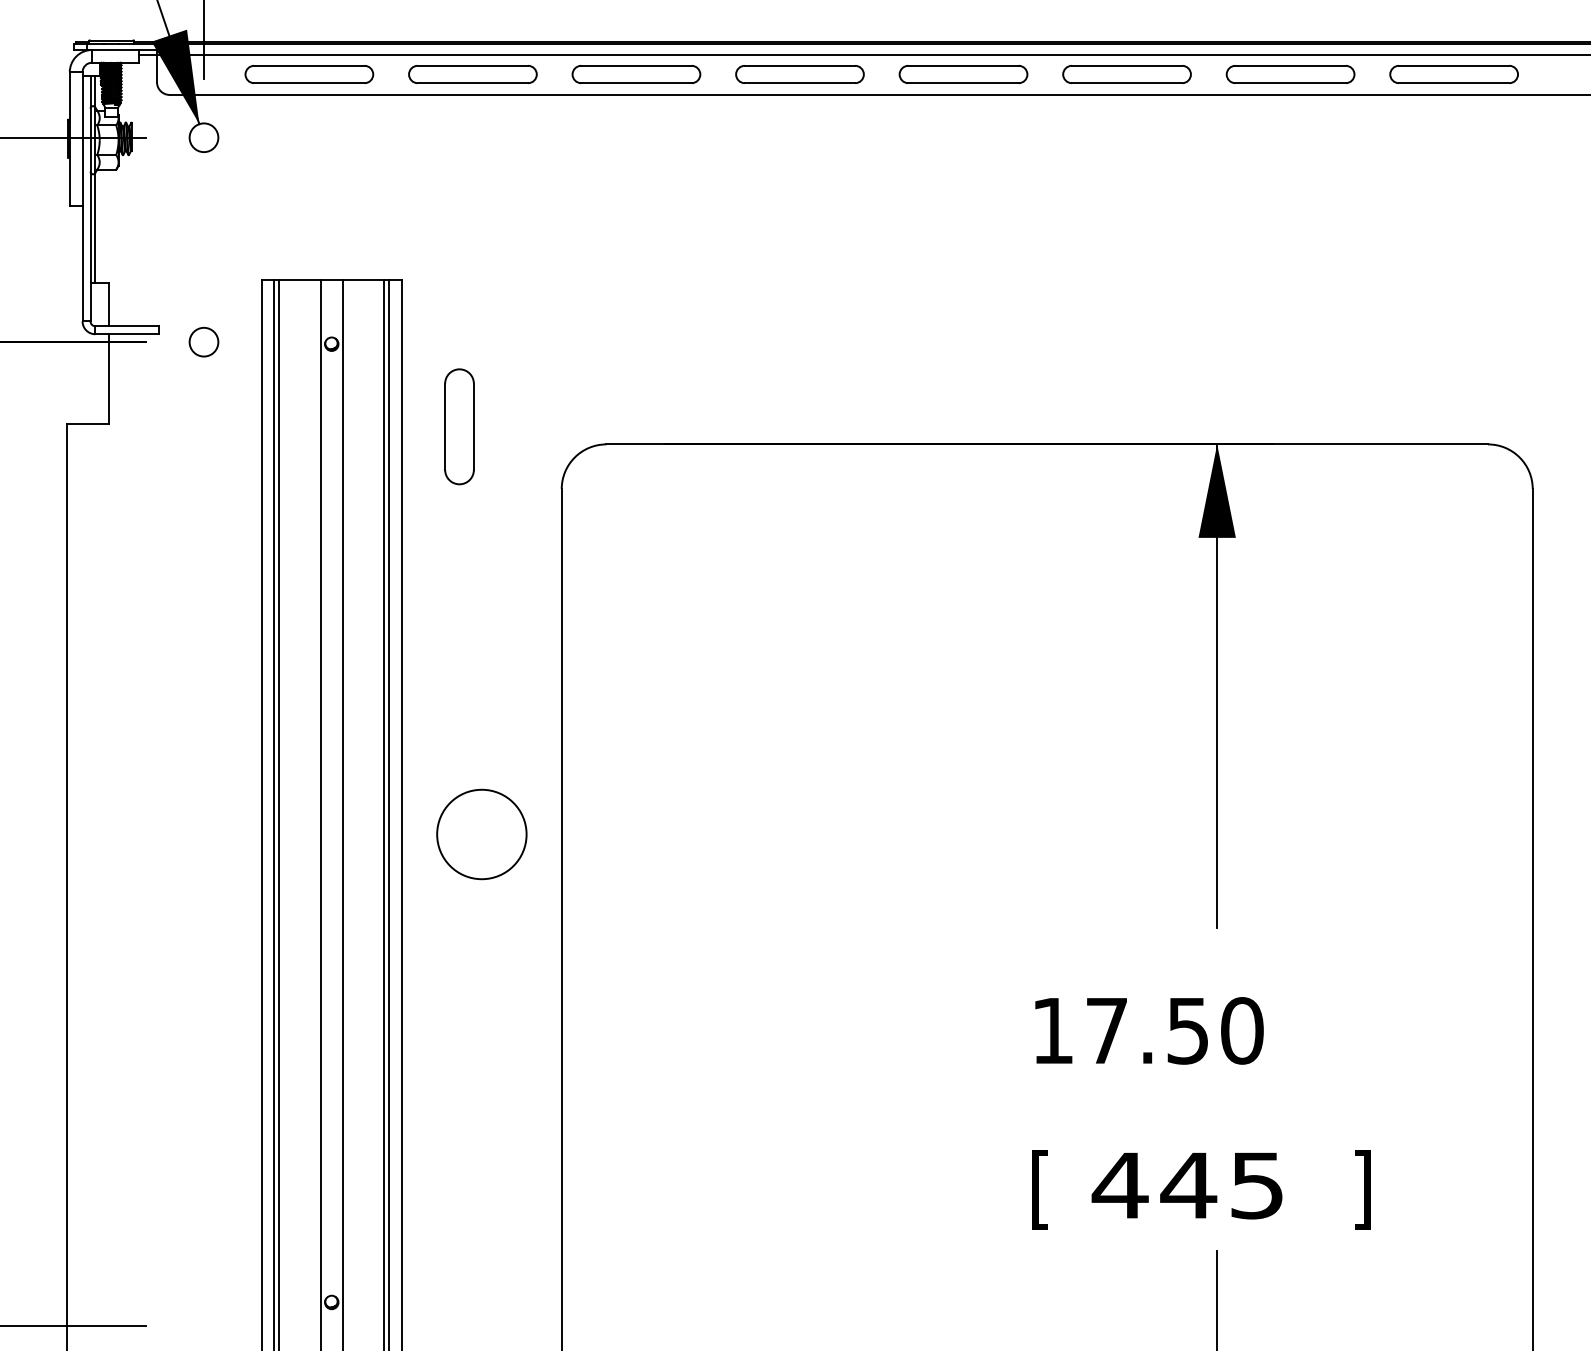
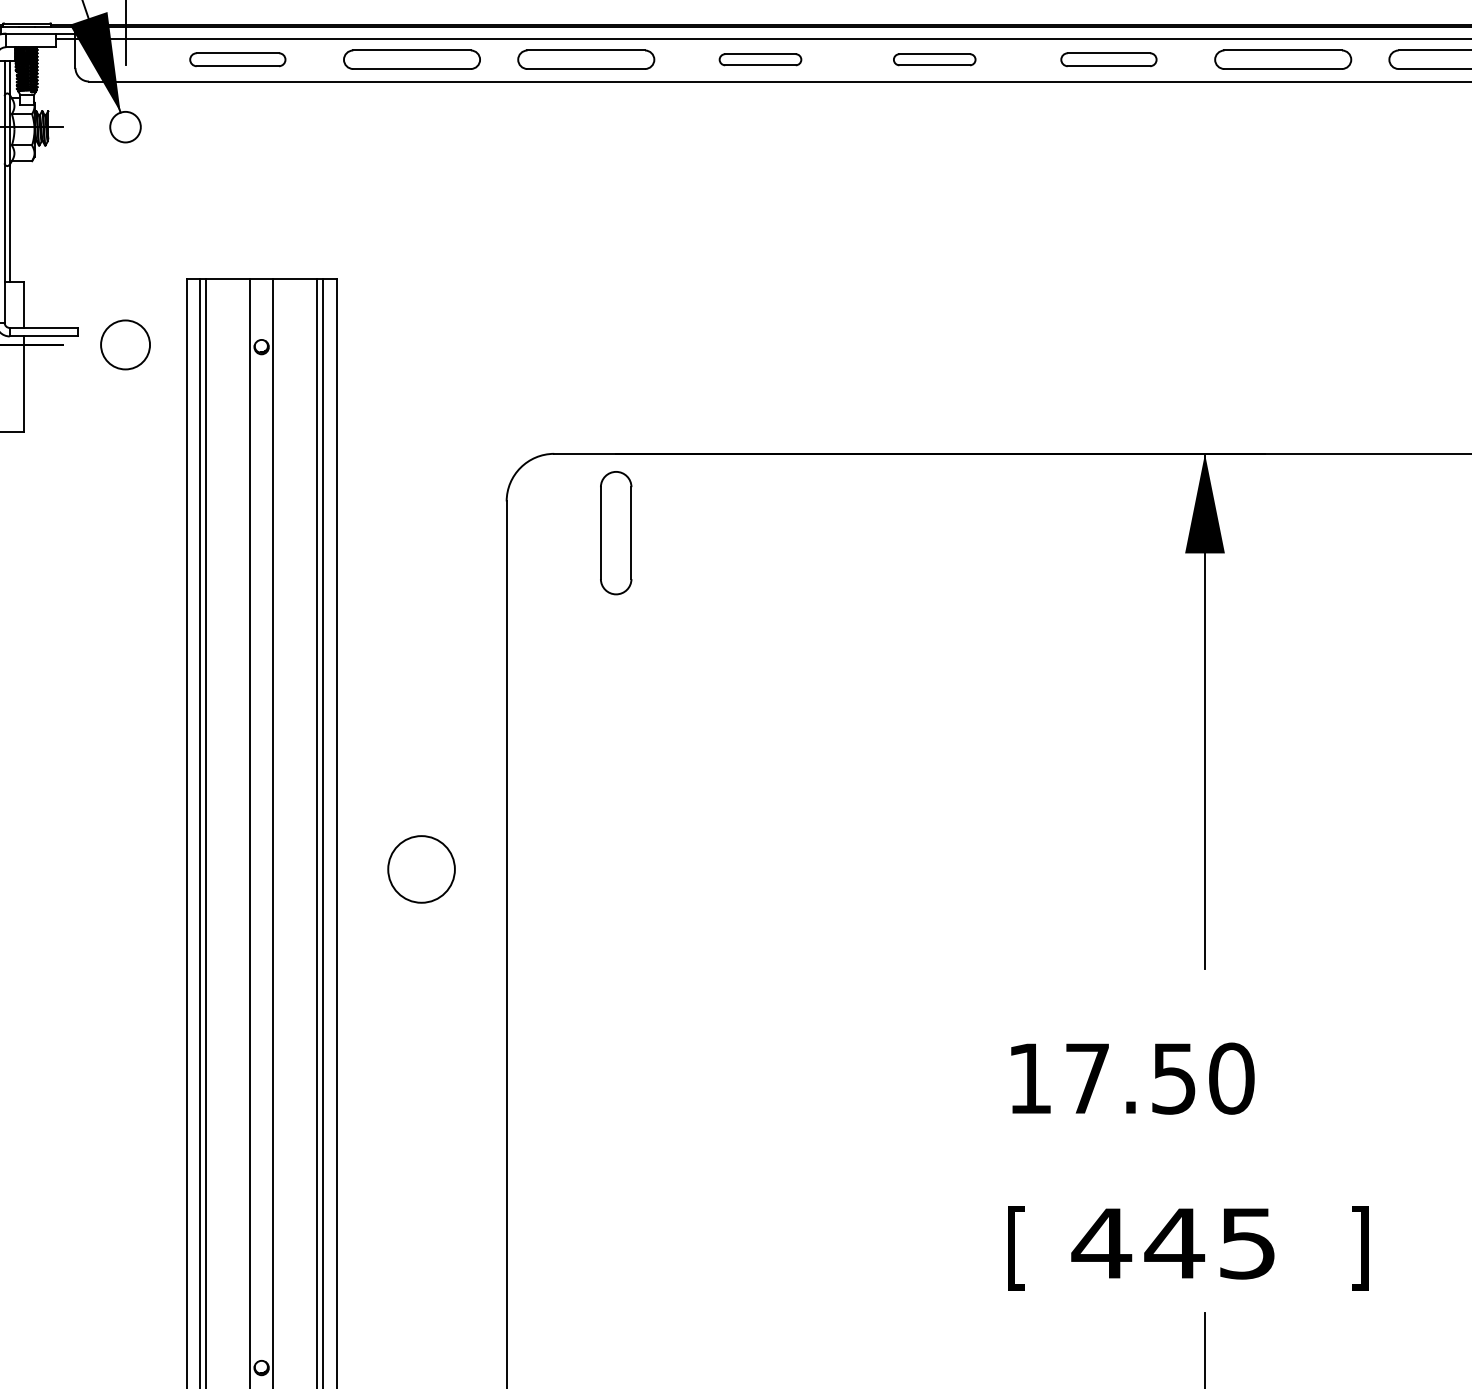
part: (309, 74) -> (237, 59), size x0.7
part: (799, 74) -> (759, 59), size x0.6
part: (963, 74) -> (934, 59), size x0.6
part: (1126, 74) -> (1108, 59), size x0.7
circle: (203, 341) -> (125, 344), size x1.6
part: (459, 426) -> (616, 532), moved
circle: (481, 834) -> (421, 869), size x0.7

